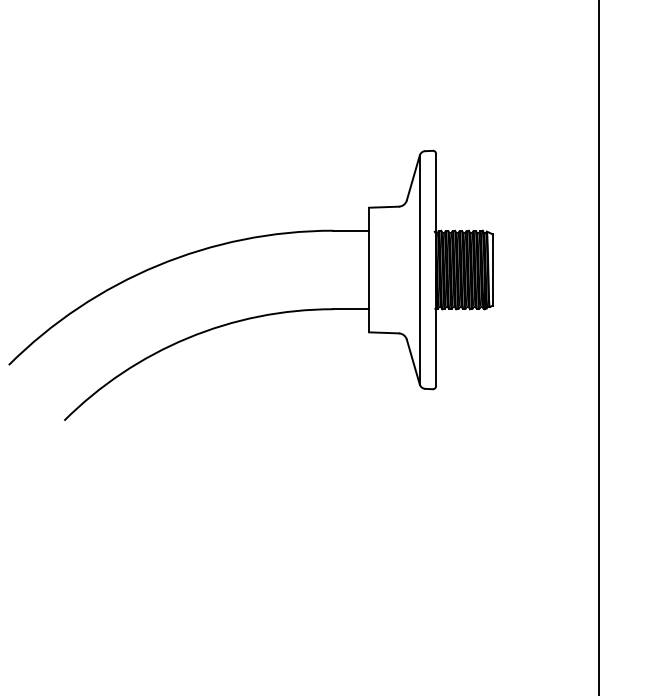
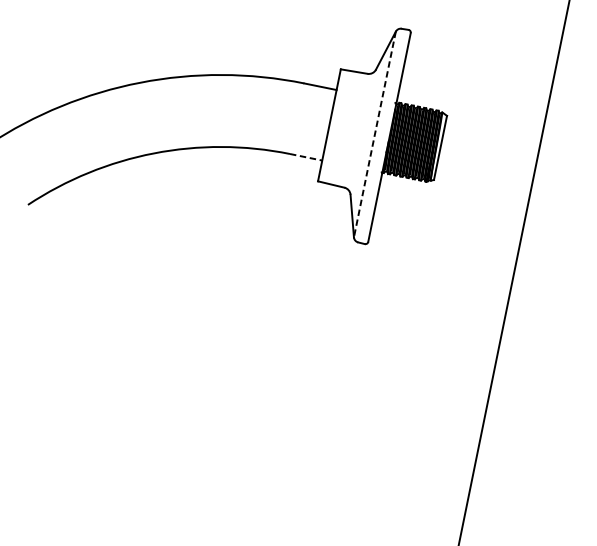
line: (419, 270) -> (374, 134), solid -> dashed
line: (351, 309) -> (306, 157), solid -> dashed

